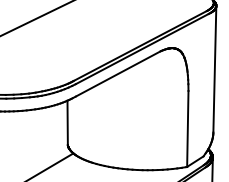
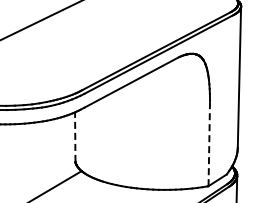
line: (67, 123) -> (75, 137), solid -> dashed
line: (188, 128) -> (209, 143), solid -> dashed

